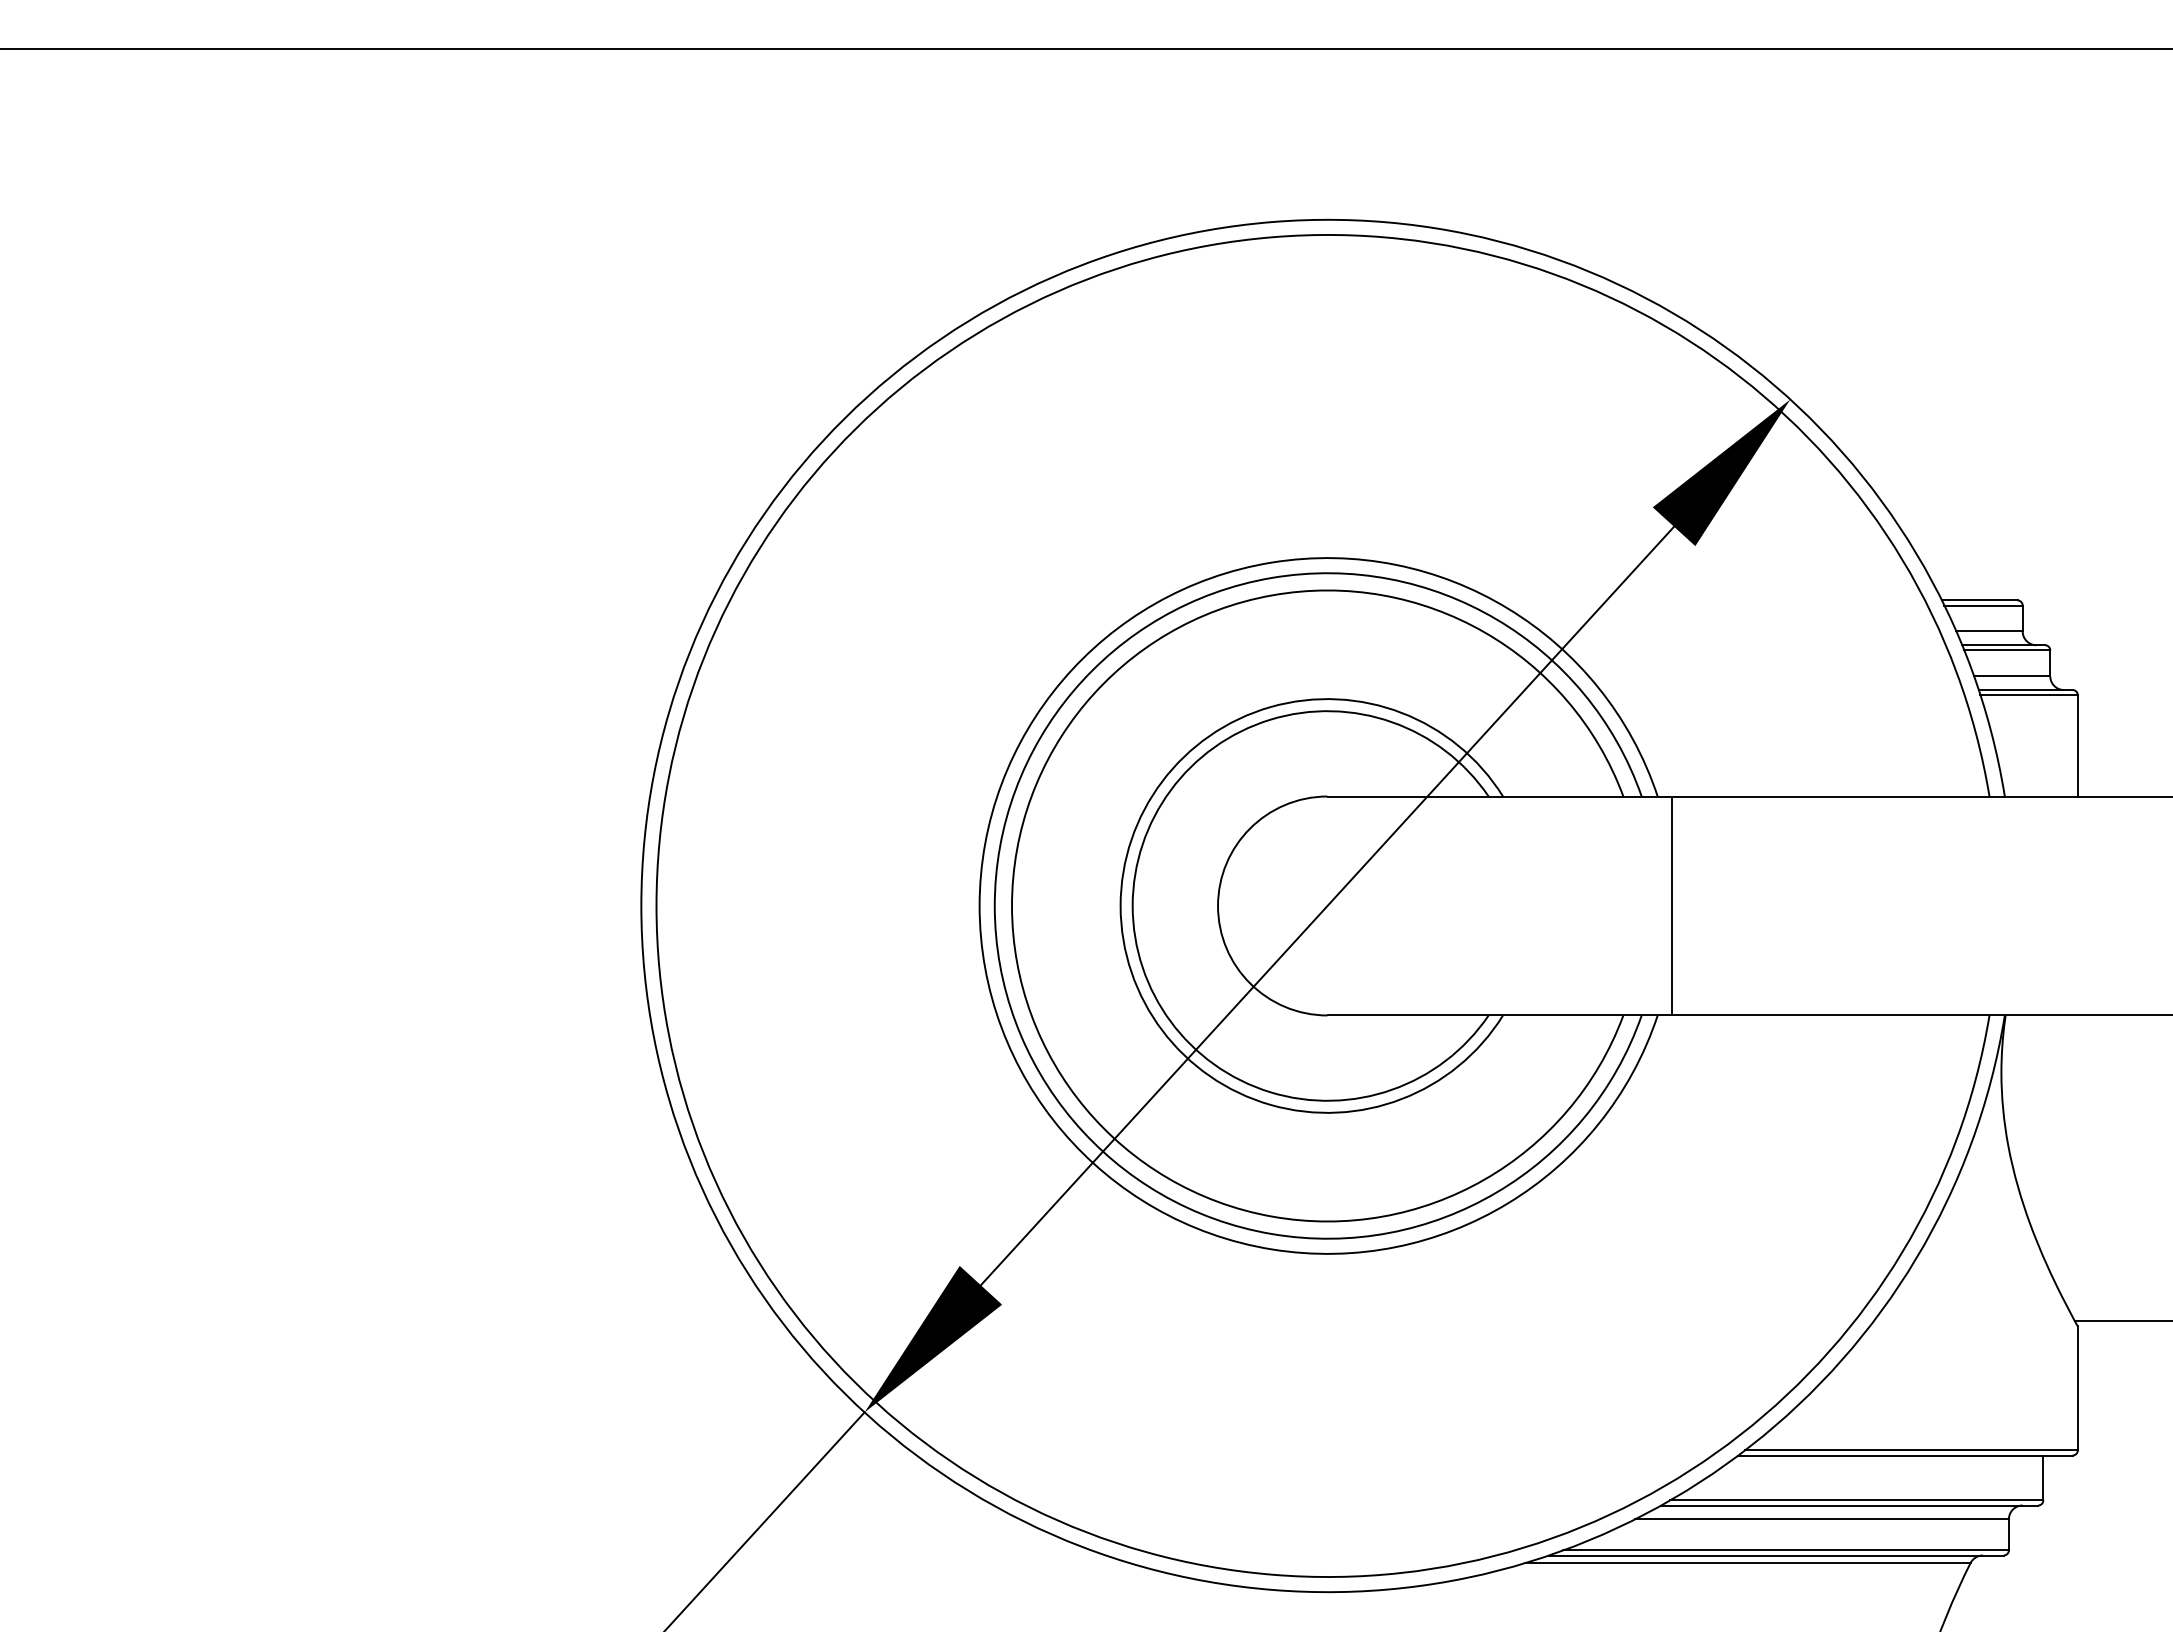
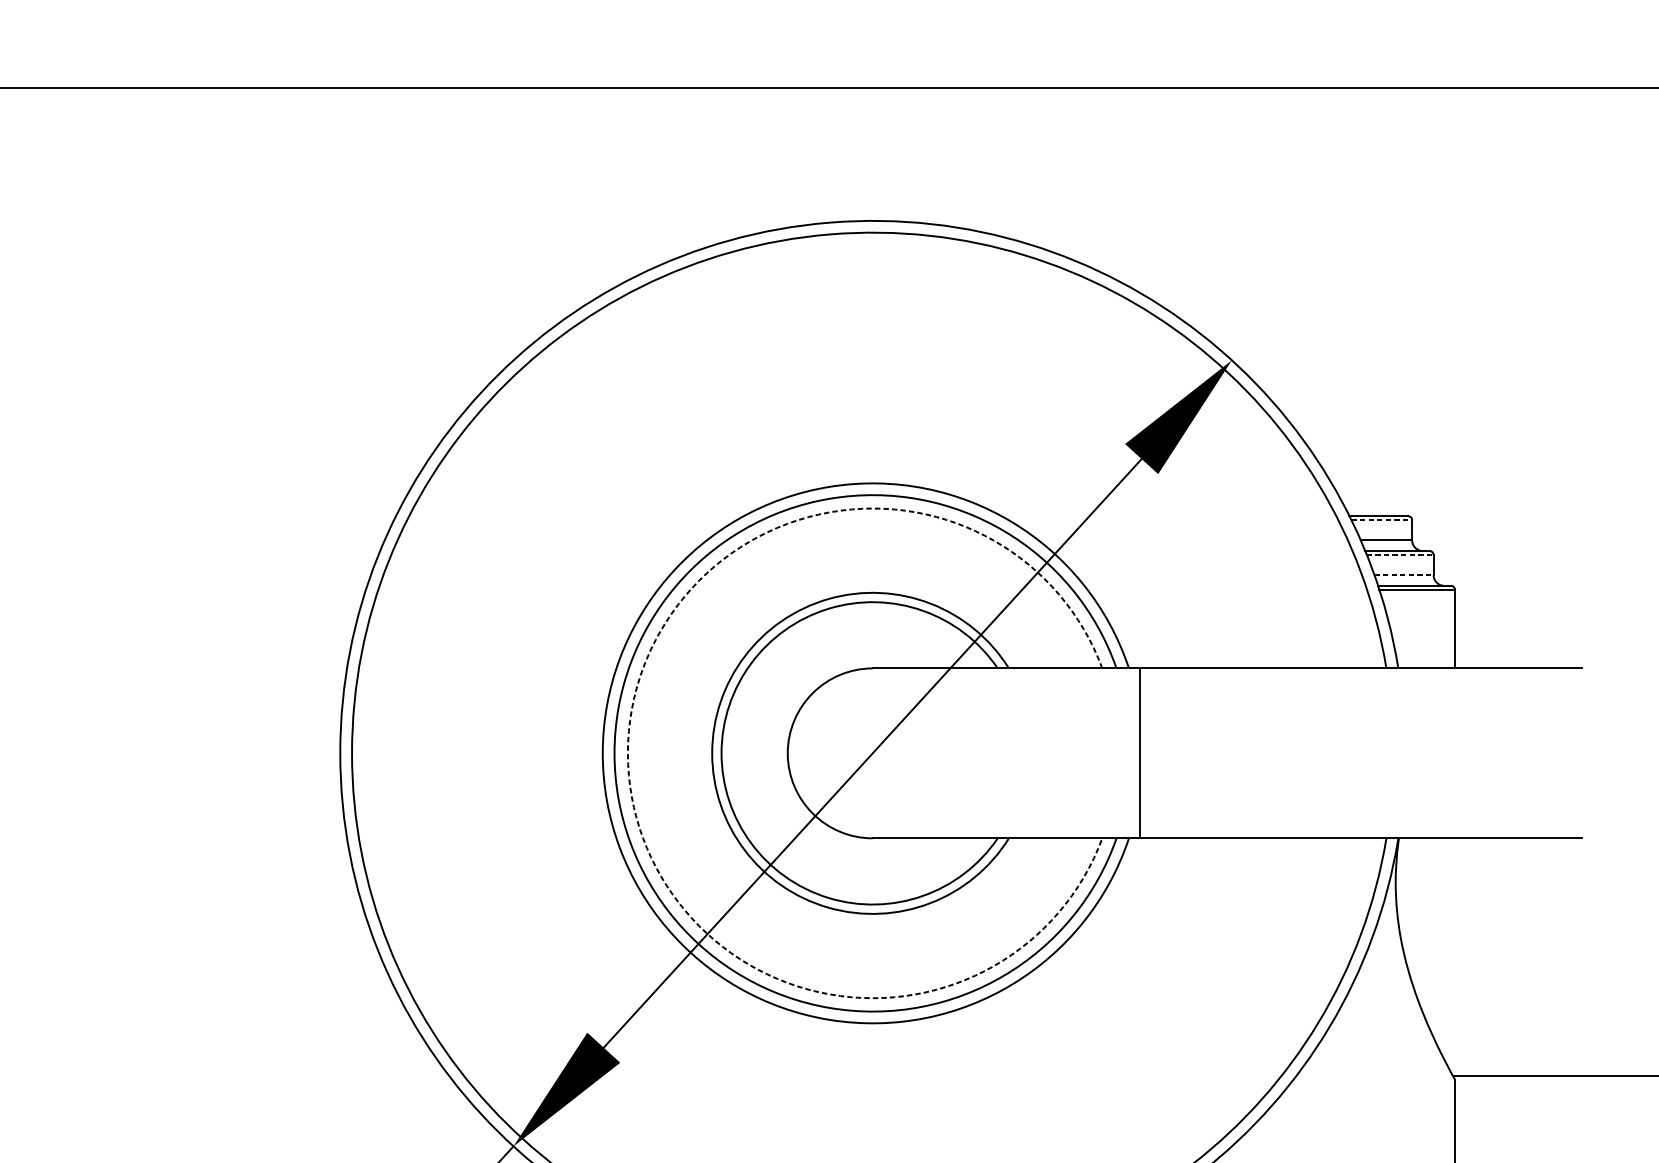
line: (1984, 605) -> (1382, 520), solid -> dashed
line: (2007, 650) -> (1400, 555), solid -> dashed
line: (2012, 676) -> (1404, 575), solid -> dashed
arc: (1012, 905) -> (628, 752), solid -> dashed

